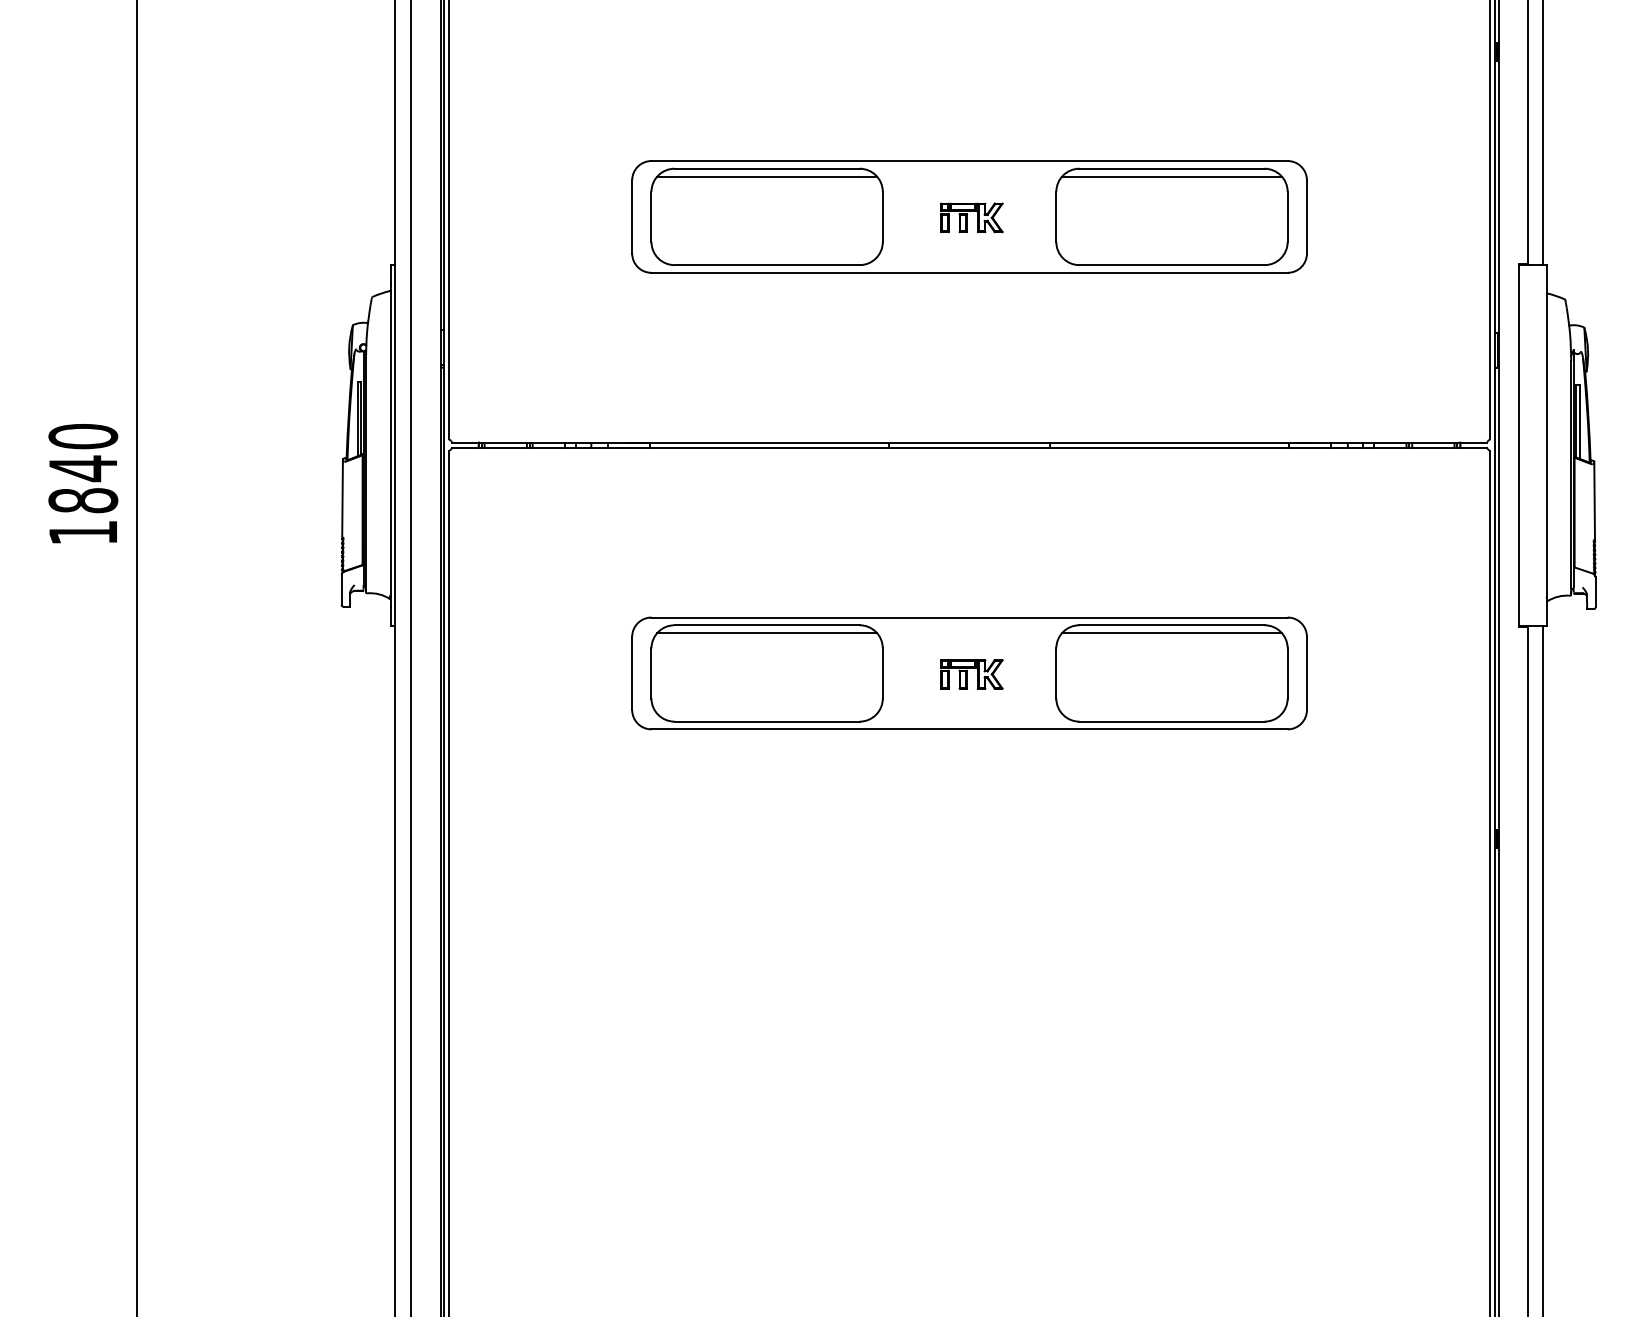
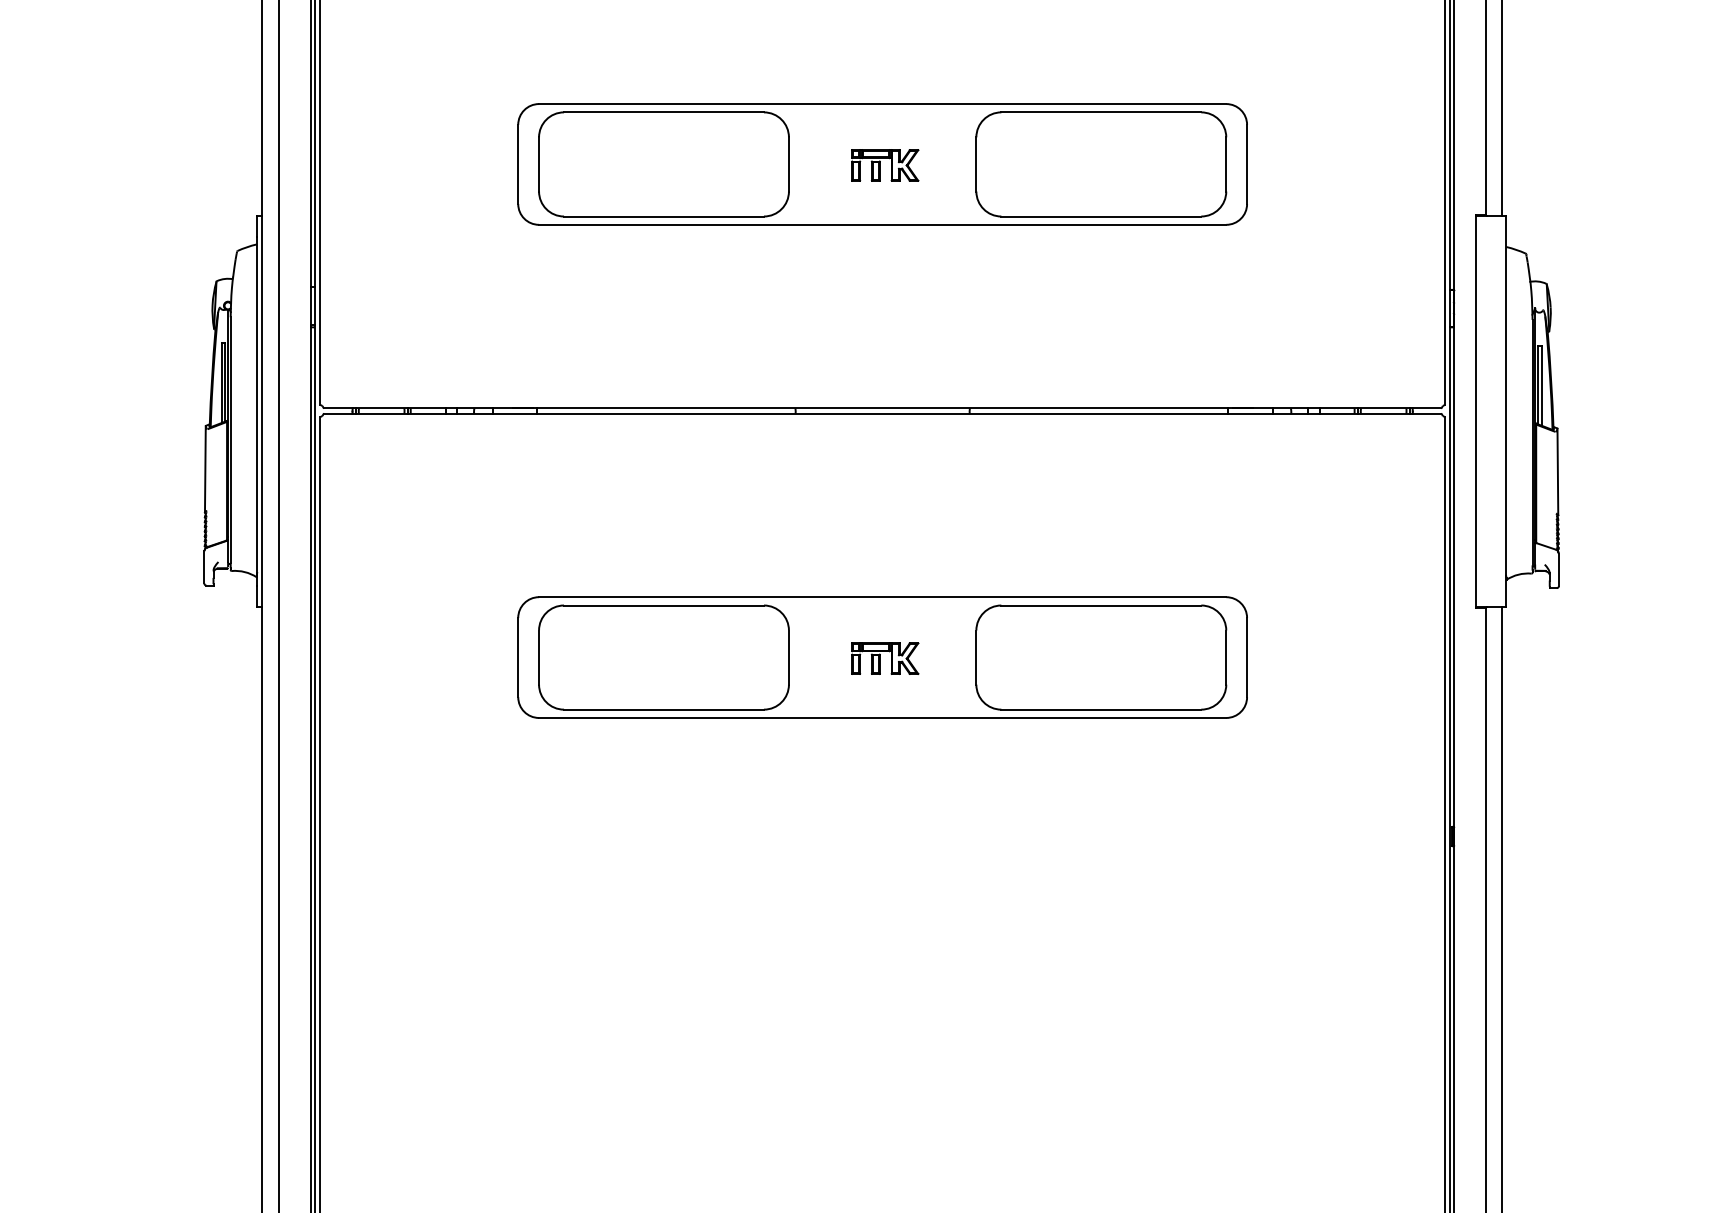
line: (767, 176) -> (664, 120), removed
line: (1171, 176) -> (1100, 120), removed
line: (767, 633) -> (664, 614), removed
line: (1171, 633) -> (1100, 614), removed

